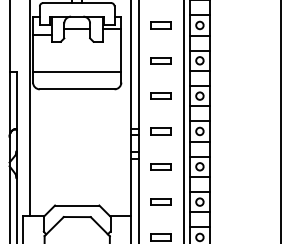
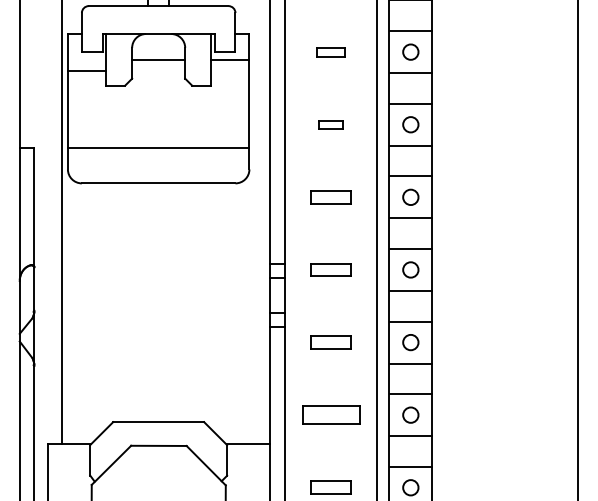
part: (160, 25) -> (329, 52), size x0.7
part: (160, 60) -> (329, 124), size x0.6
part: (160, 201) -> (329, 413), size x1.4

